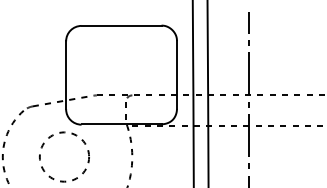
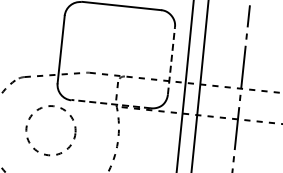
line: (176, 74) -> (171, 60), solid -> dashed
line: (121, 124) -> (111, 104), solid -> dashed

